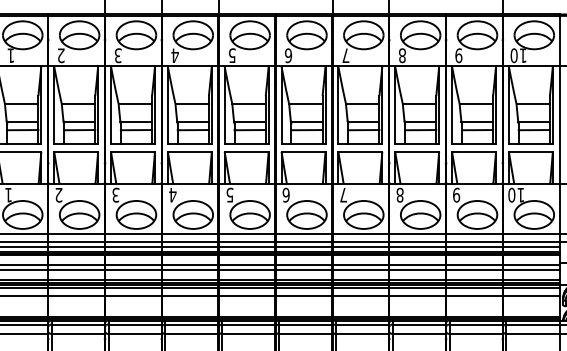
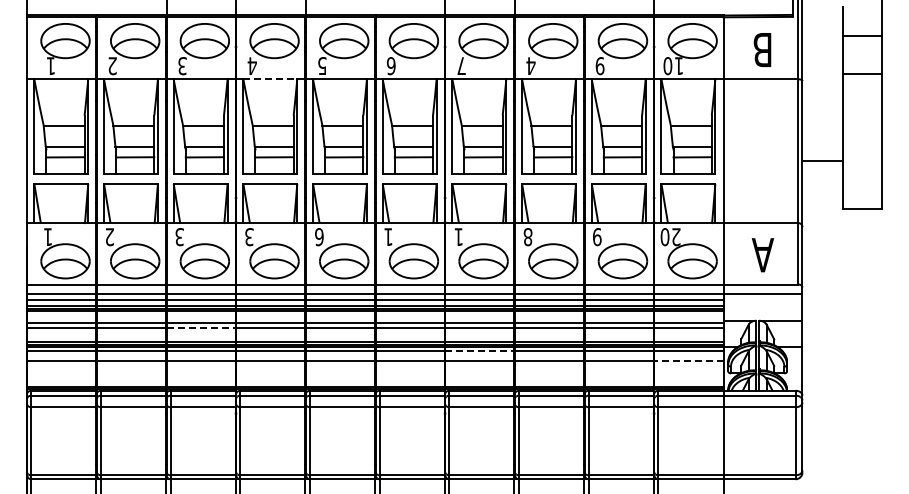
text: (402, 56) -> (530, 66), 8 -> 4
line: (189, 66) -> (270, 79), solid -> dashed
text: (343, 194) -> (458, 236), 7 -> 1
text: (172, 195) -> (249, 237), 4 -> 3
text: (229, 195) -> (319, 237), 5 -> 6
text: (286, 195) -> (388, 237), 6 -> 1
text: (521, 195) -> (676, 237), 10 -> 20
line: (133, 269) -> (201, 328), solid -> dashed
line: (360, 288) -> (479, 351), solid -> dashed
line: (530, 295) -> (688, 360), solid -> dashed

